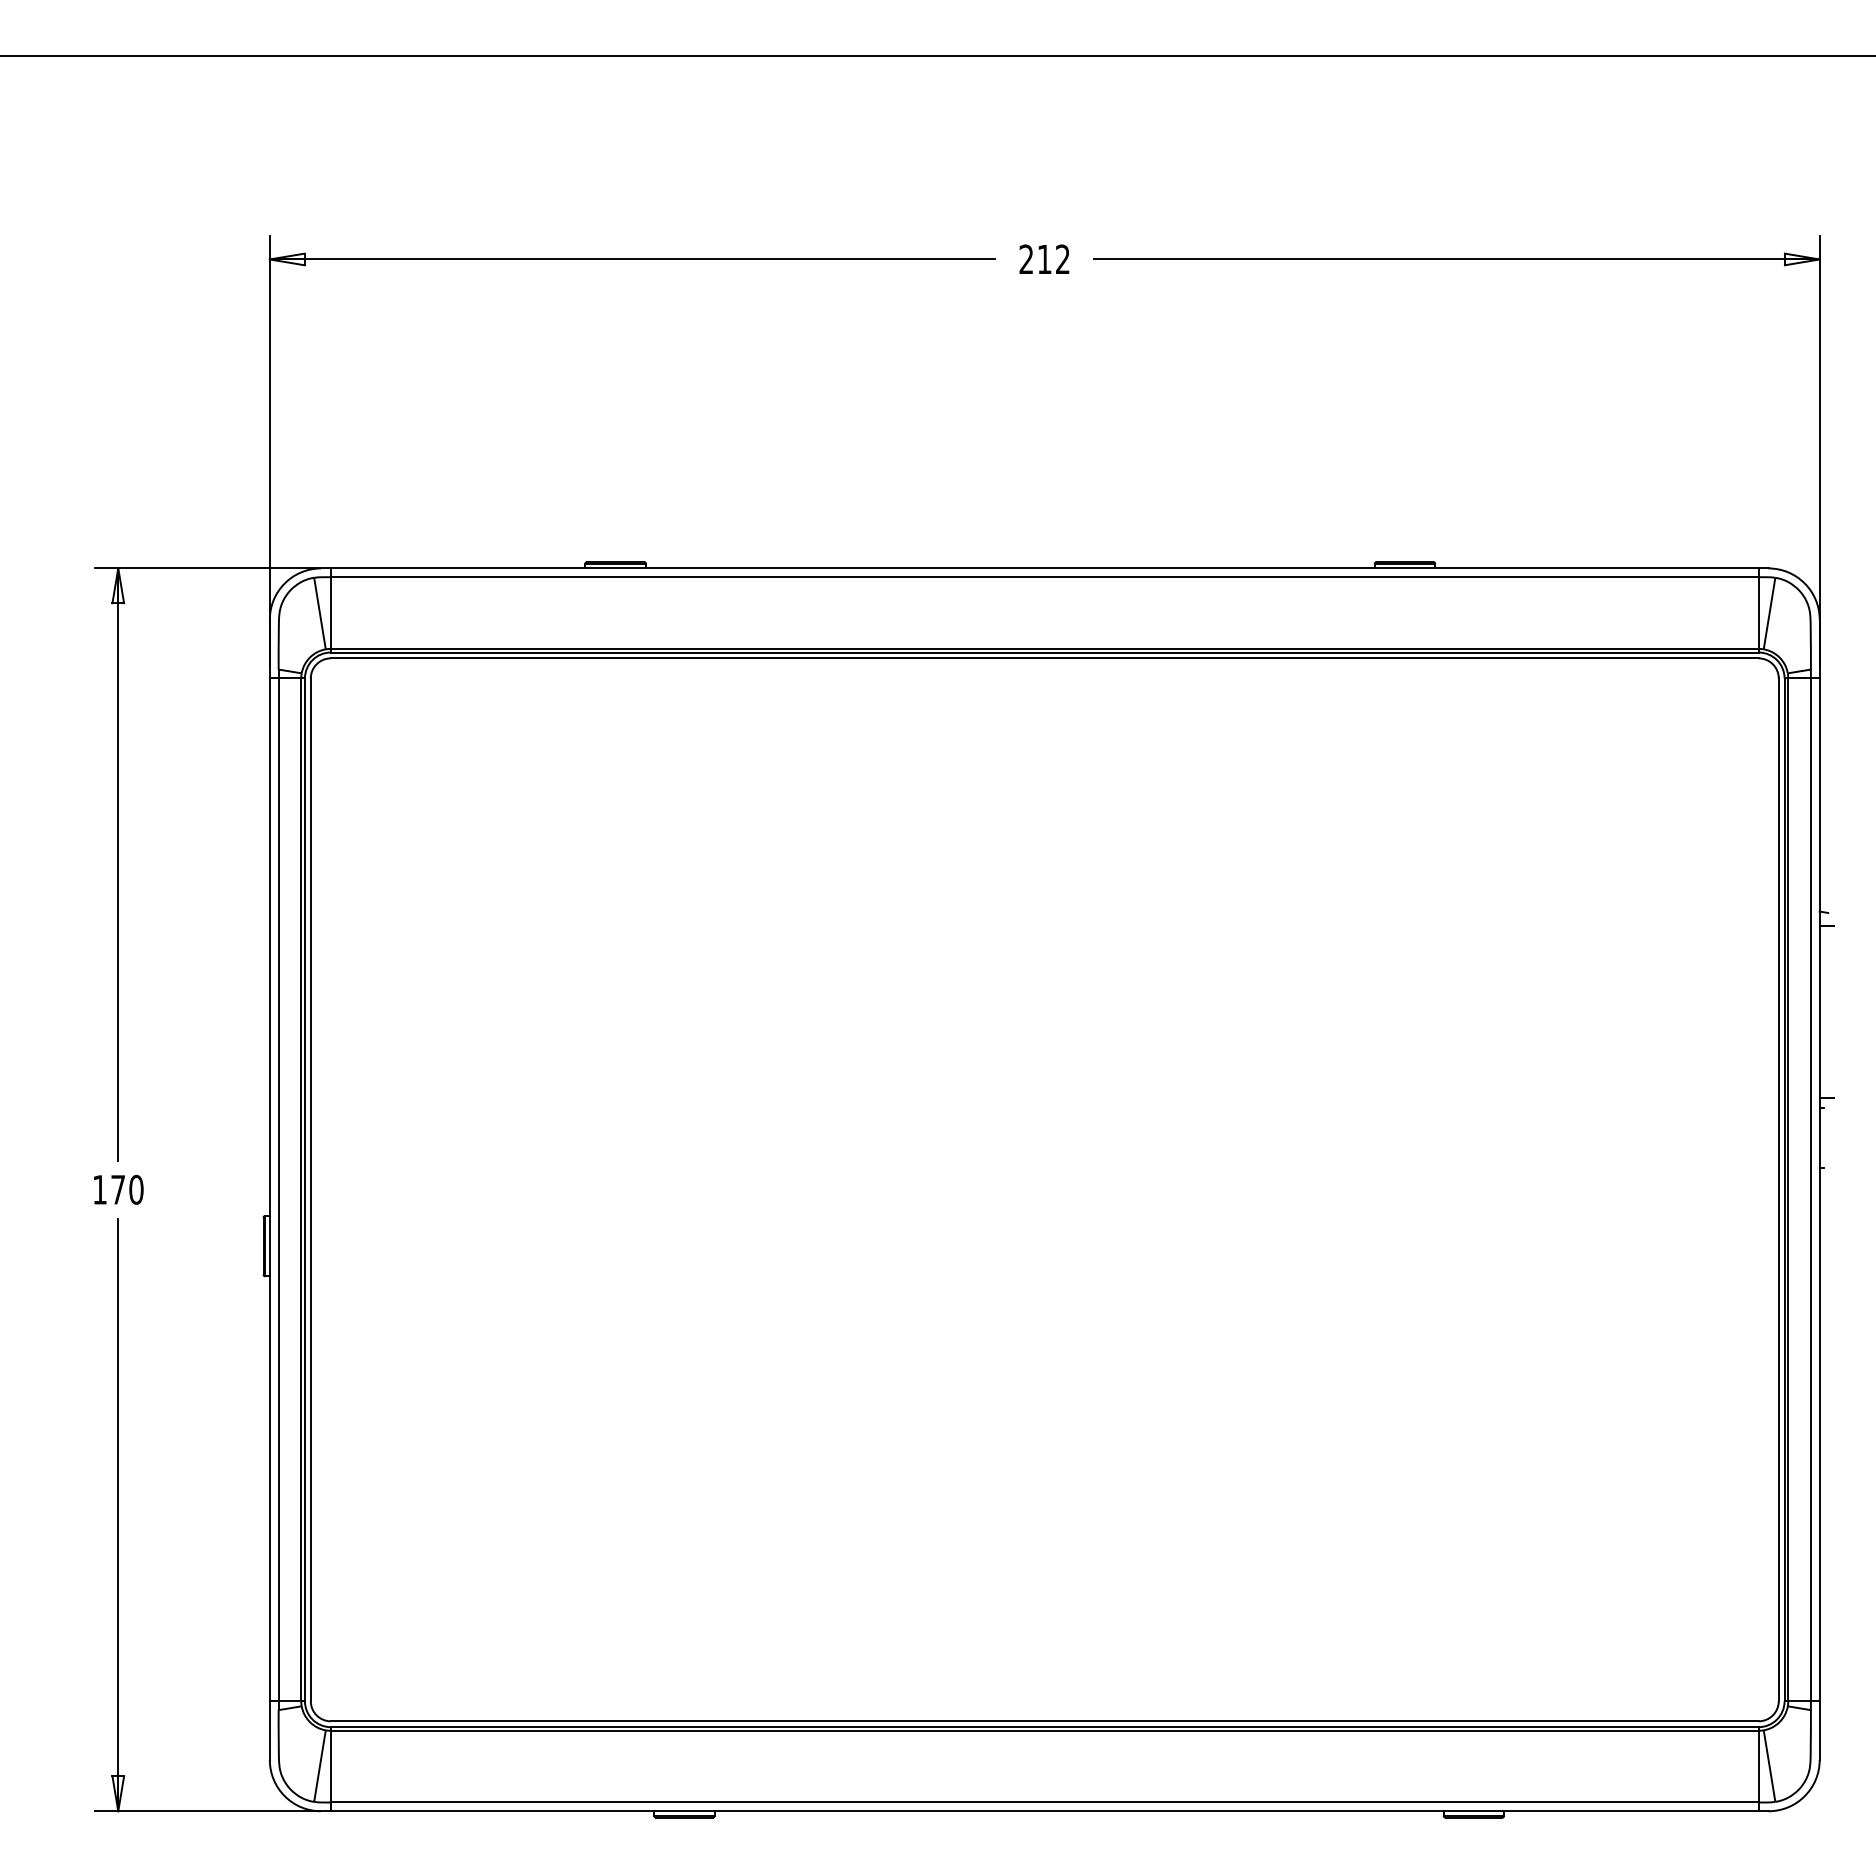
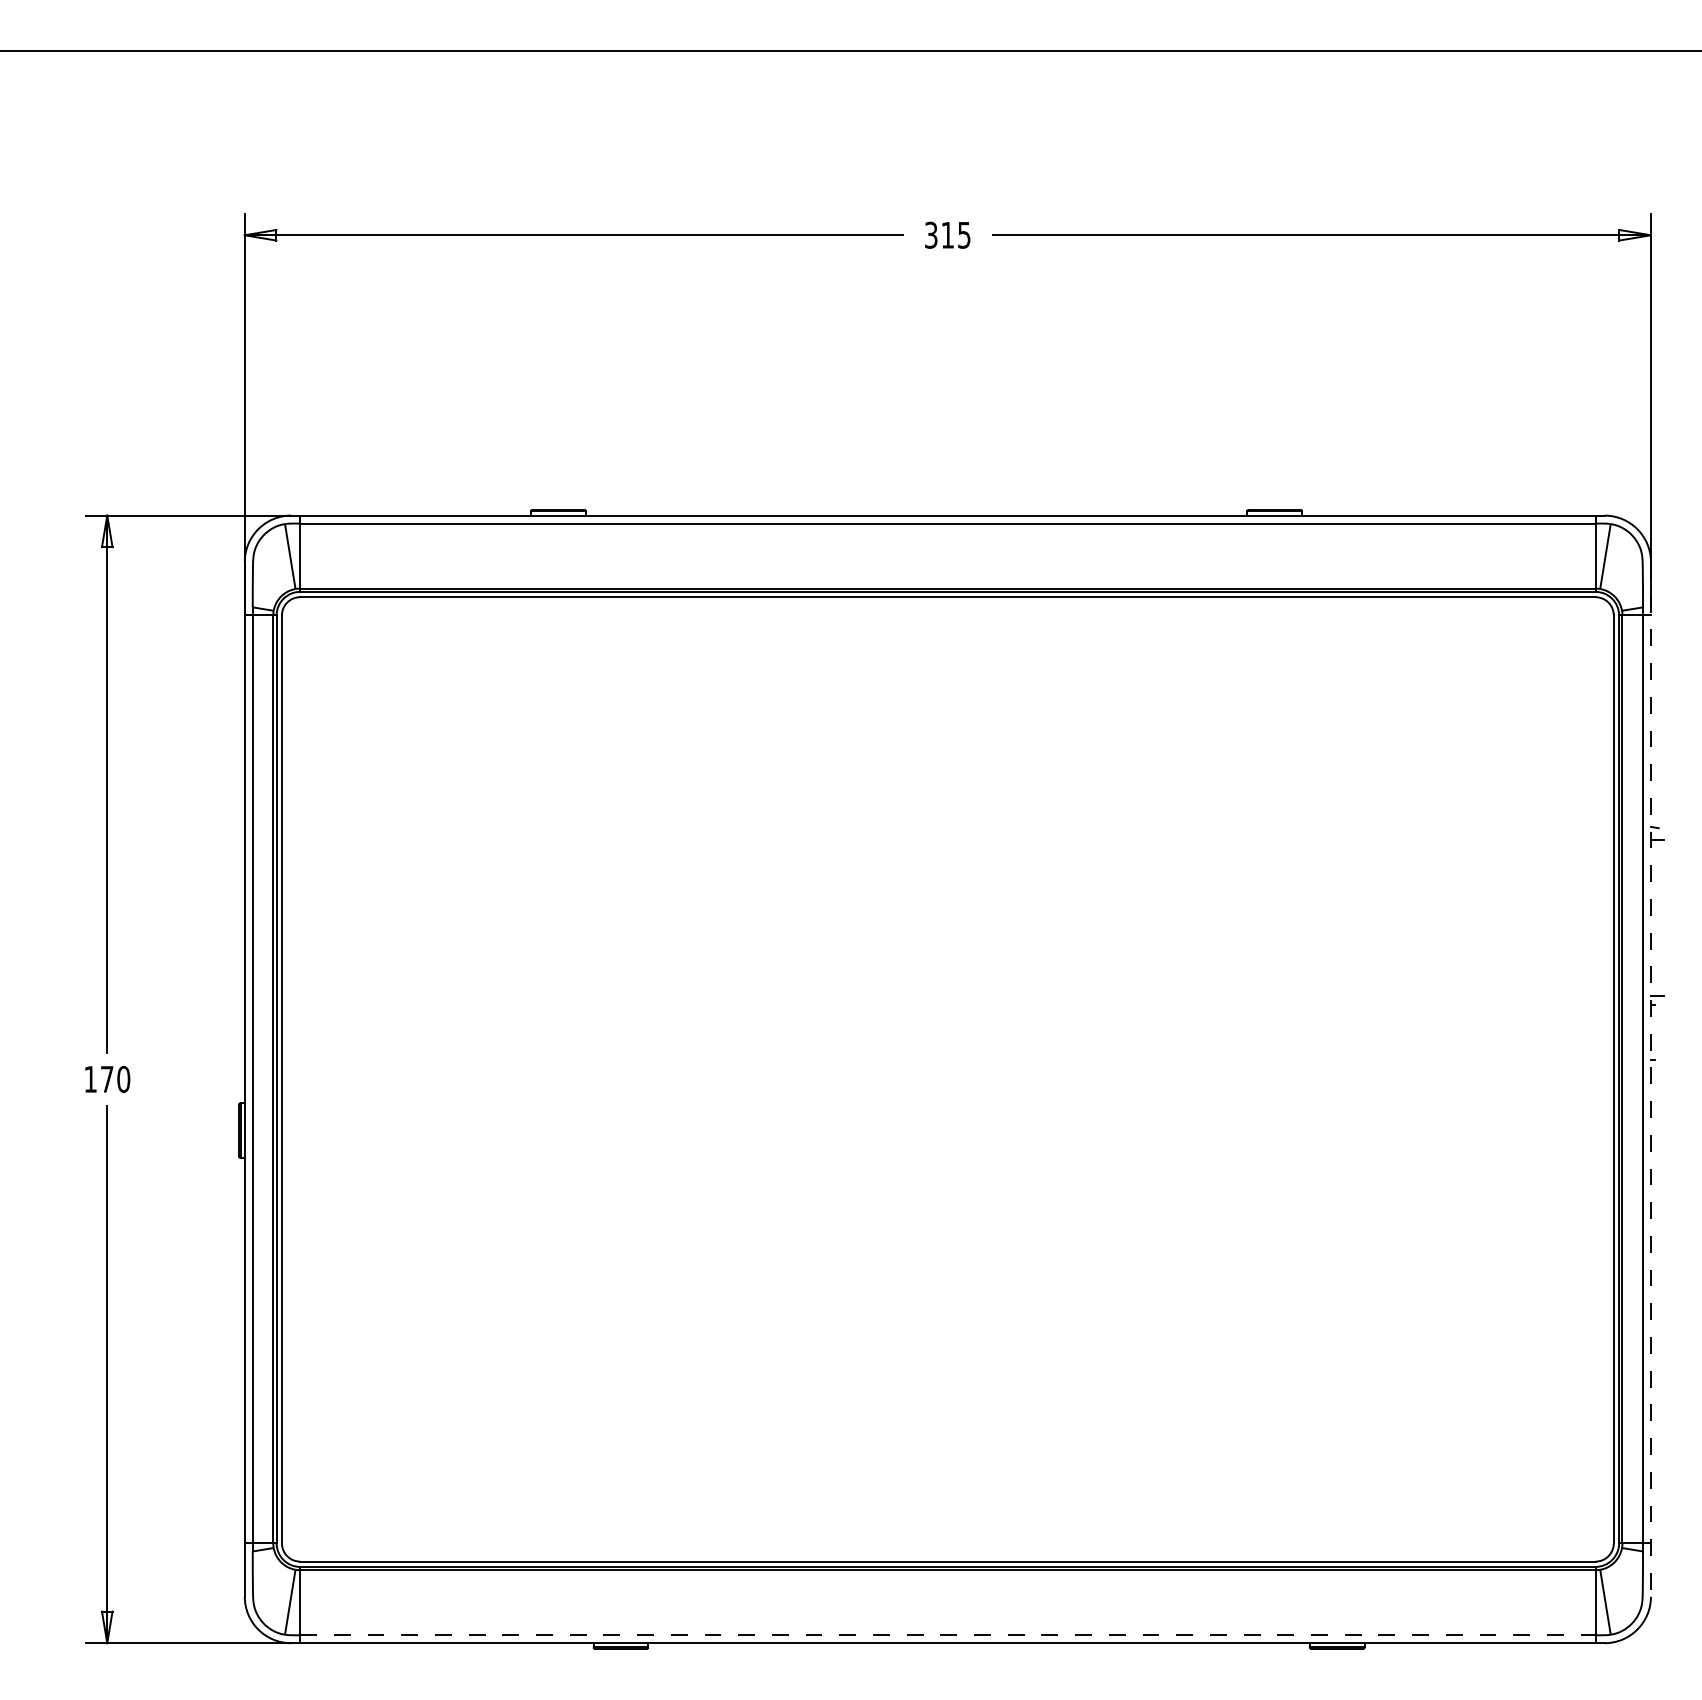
text: (1044, 259) -> (947, 235), 212 -> 315
line: (1819, 1190) -> (1650, 1080), solid -> dashed
line: (1044, 1802) -> (947, 1635), solid -> dashed

